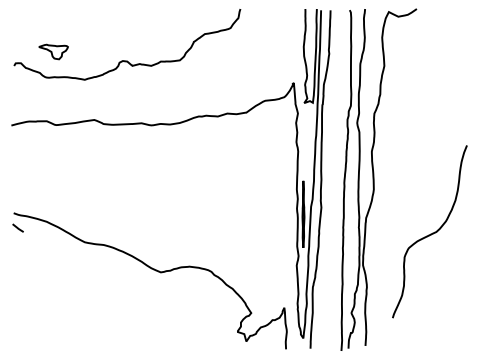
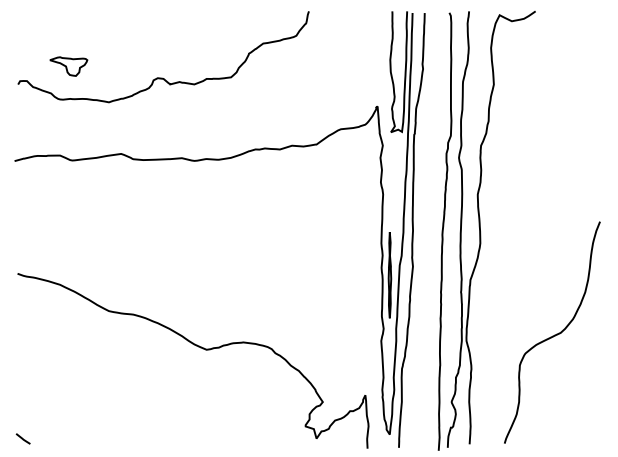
line: (17, 227) -> (22, 438), moved
curve: (431, 233) -> (554, 334), moved

